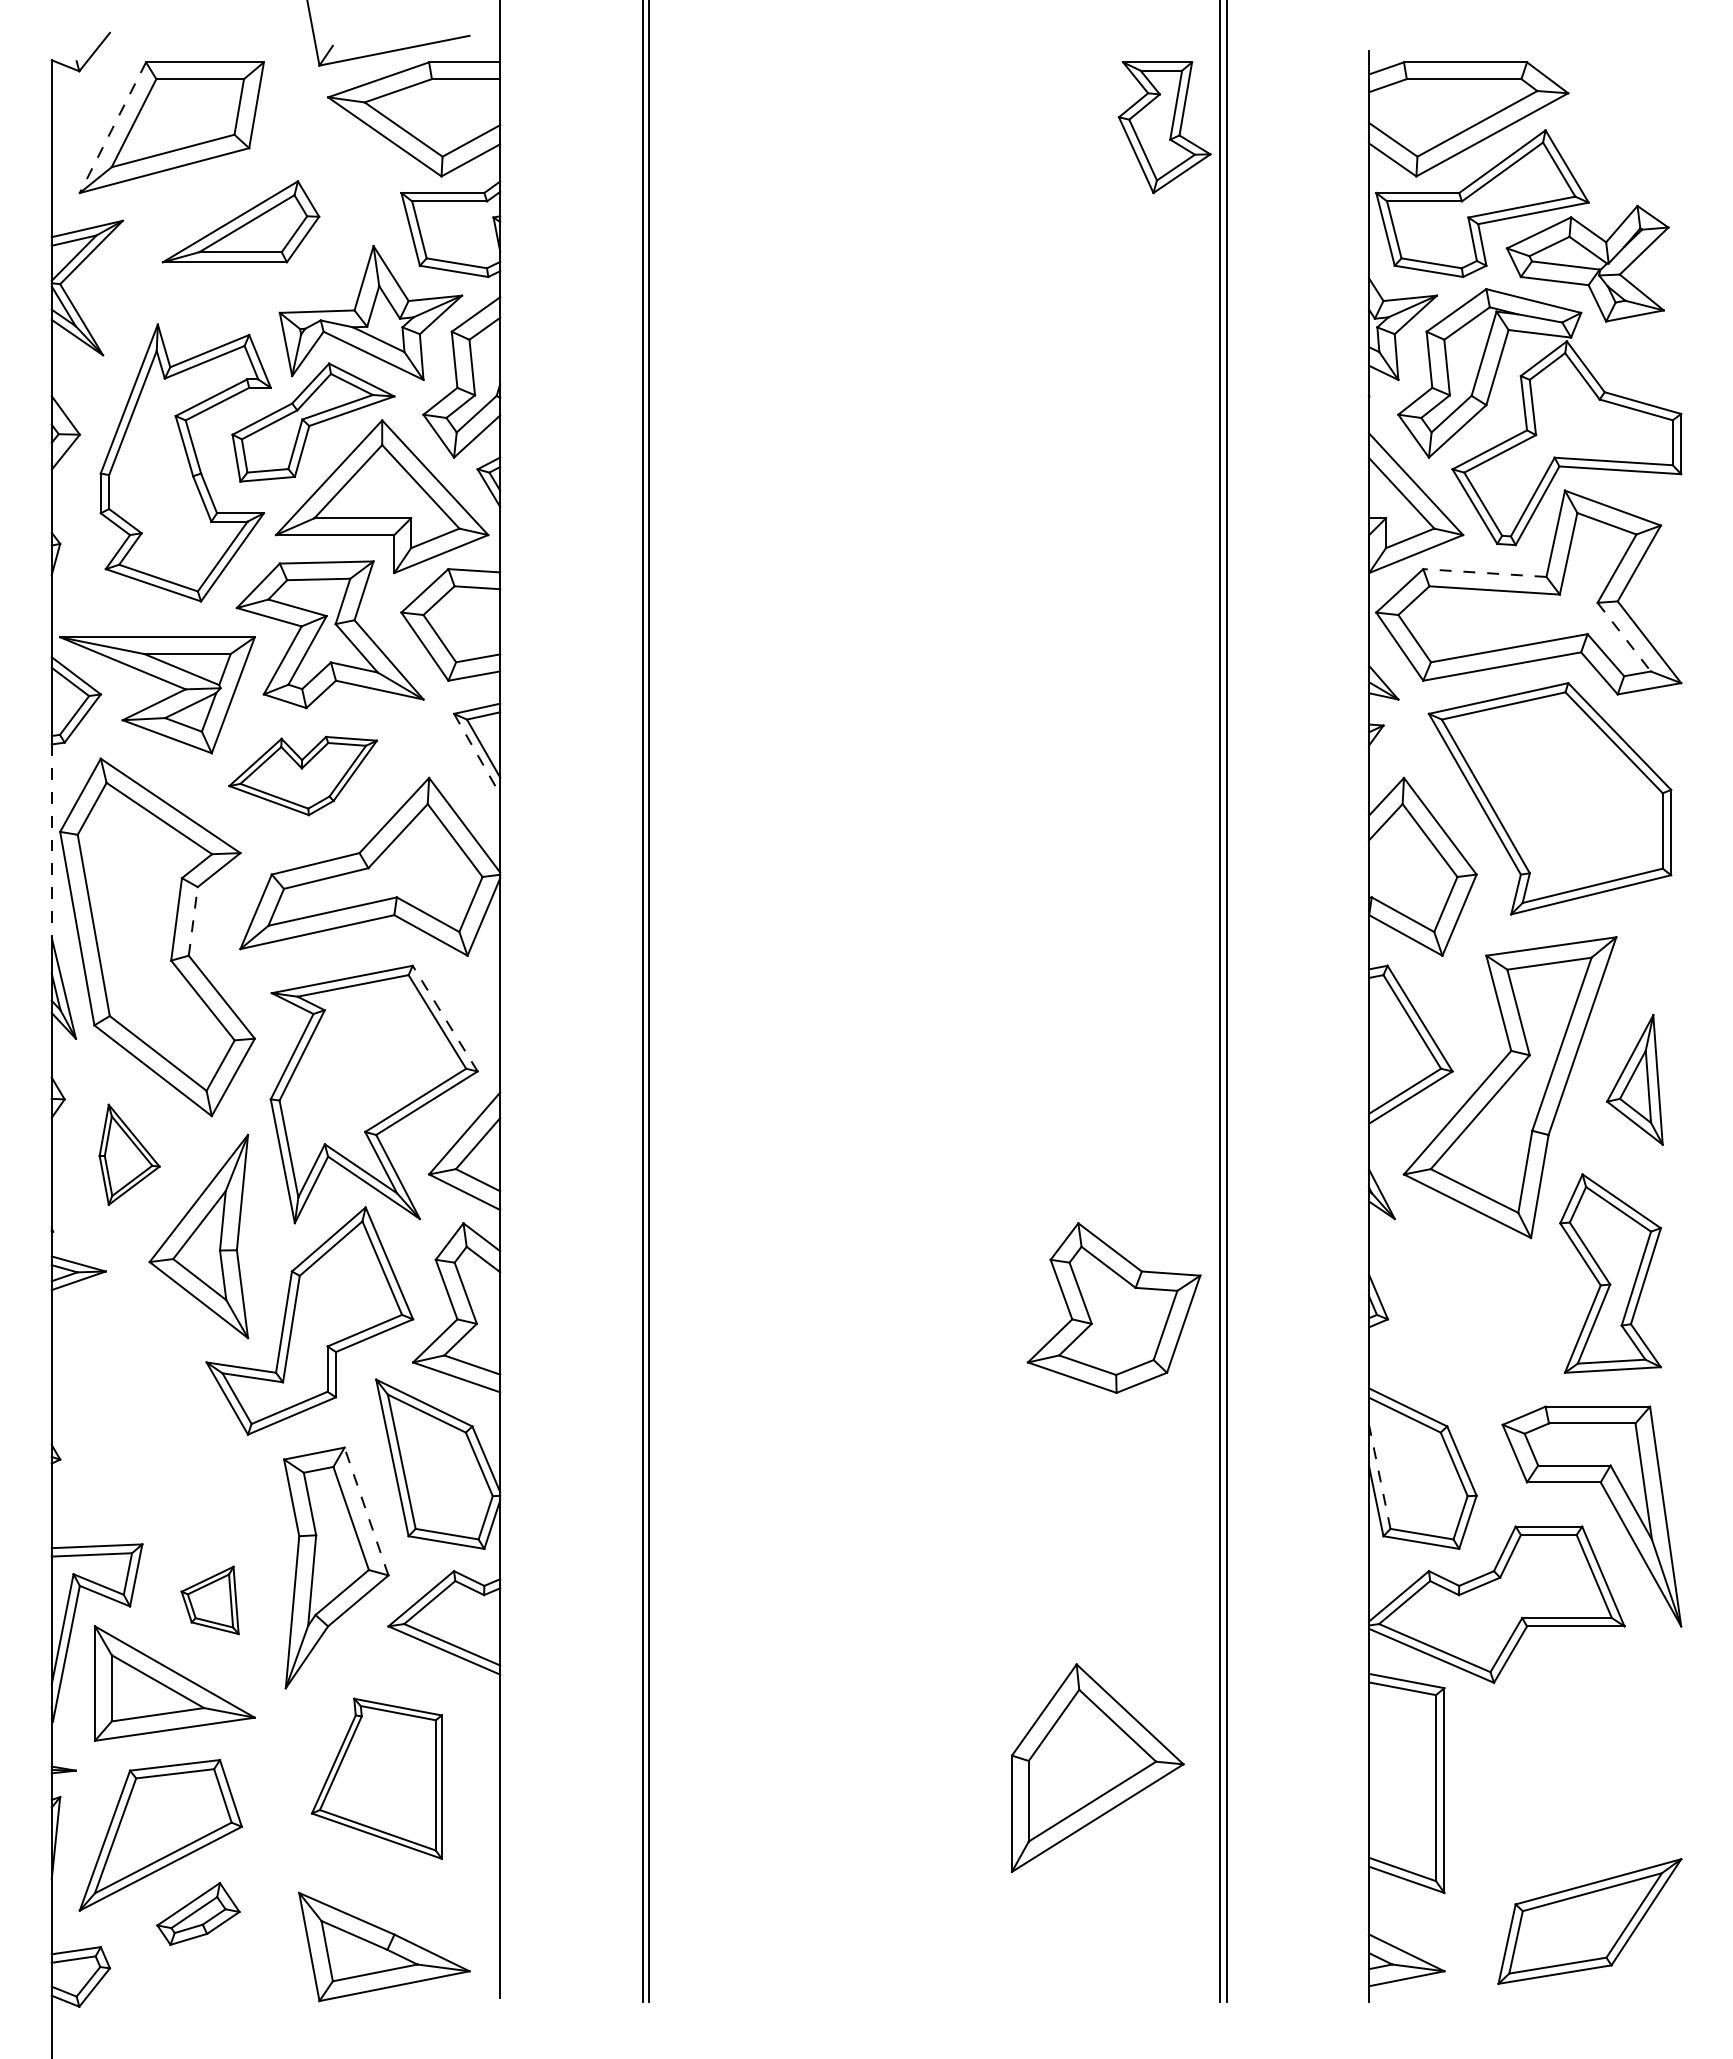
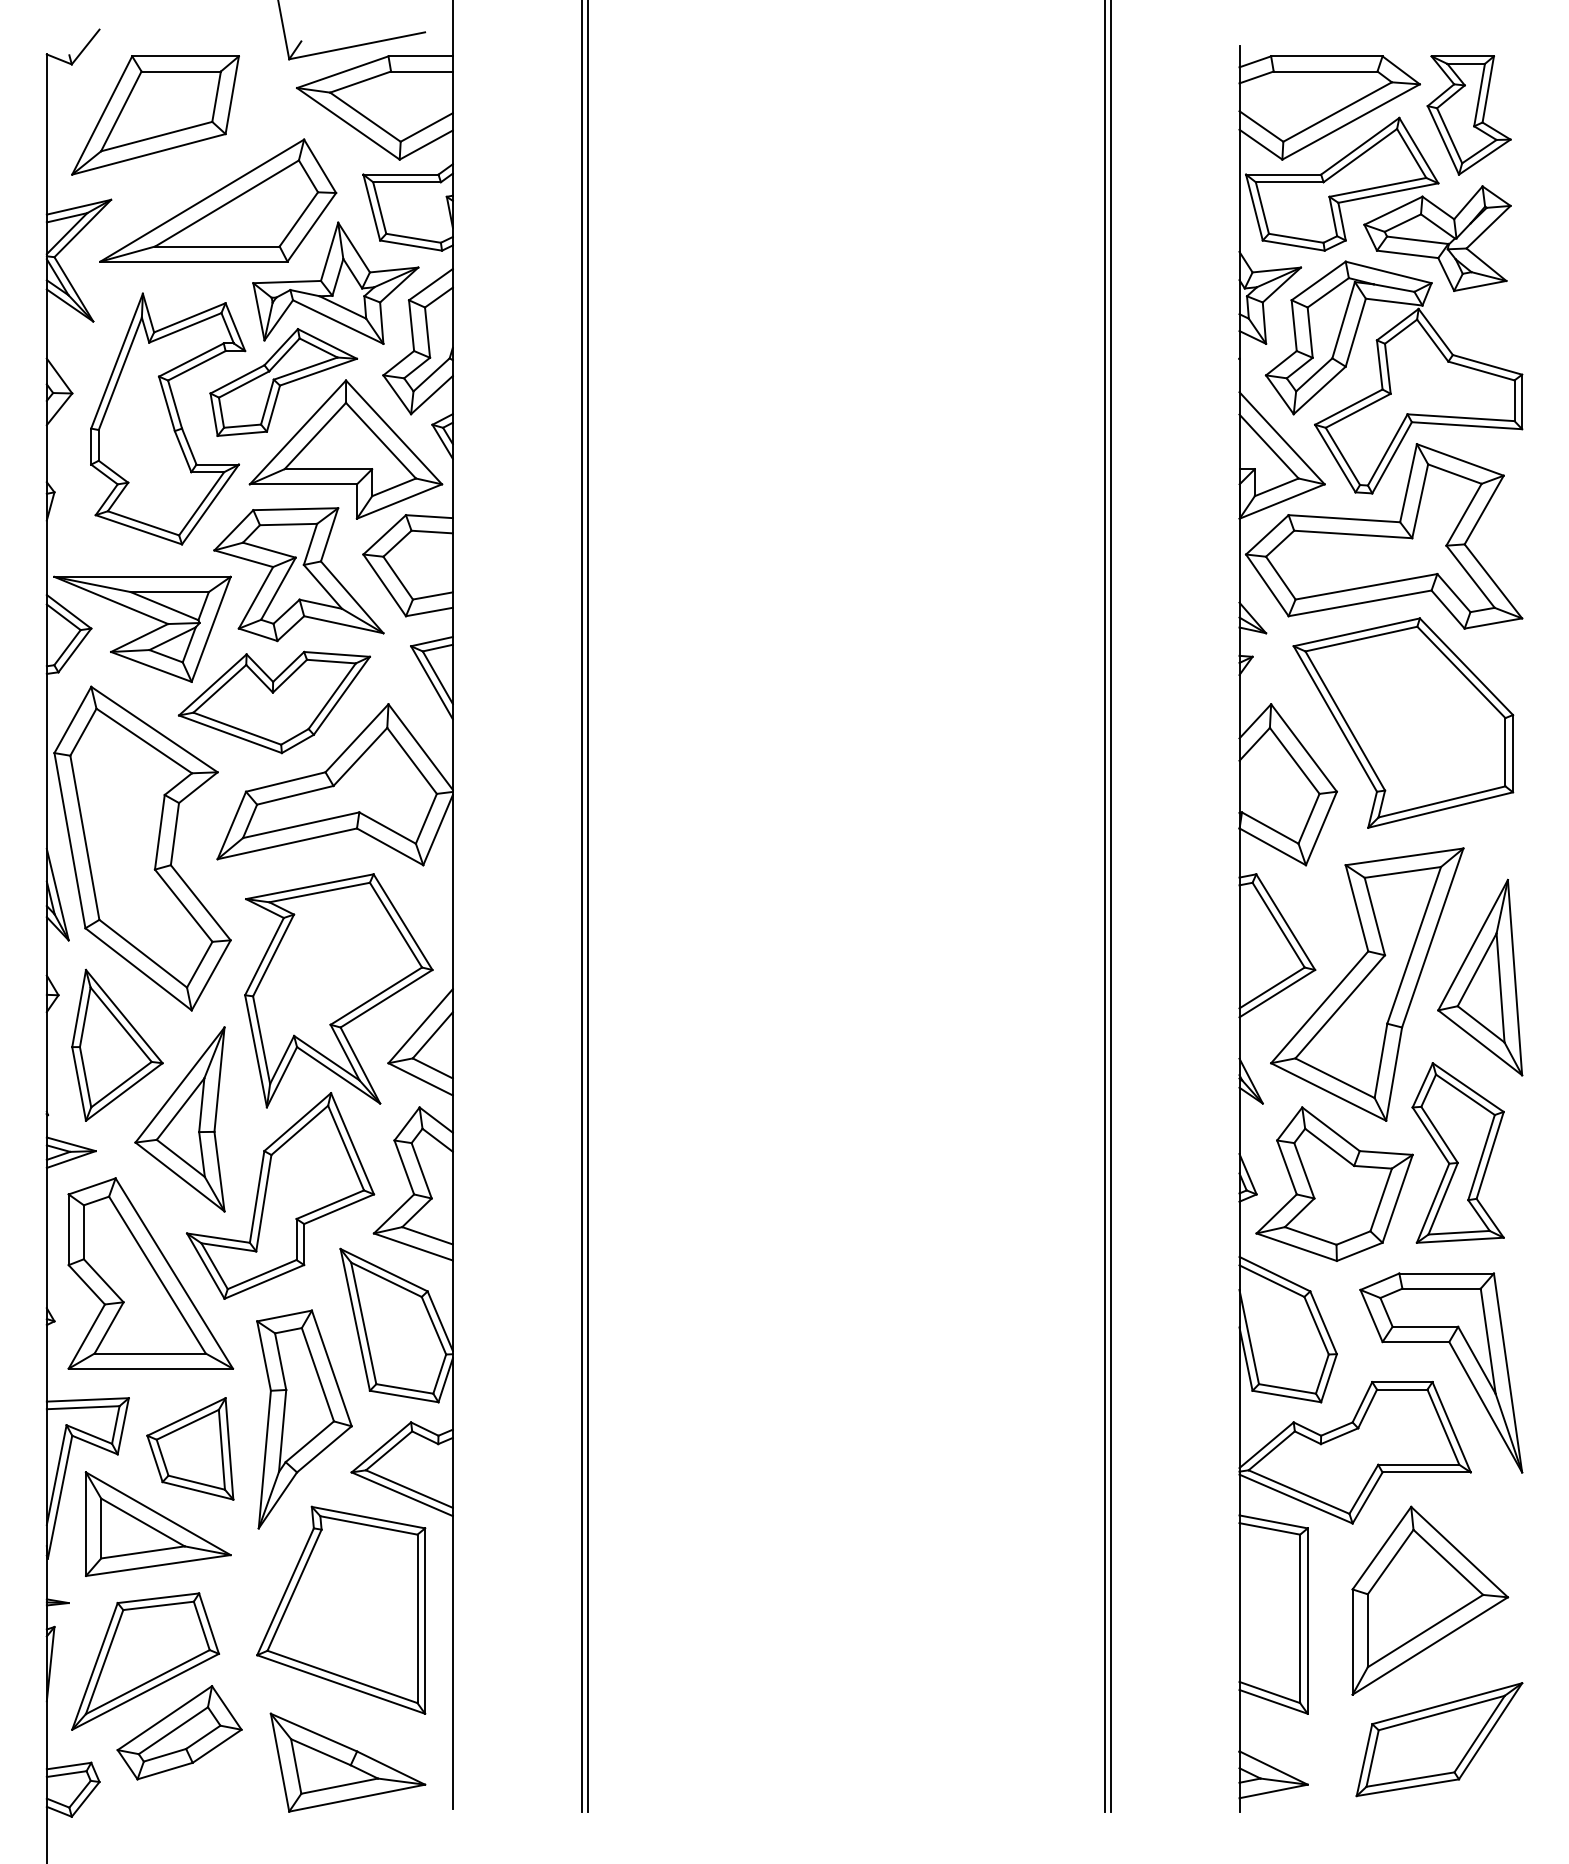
part: (1164, 127) -> (1468, 115), moved
line: (112, 128) -> (101, 116), dashed -> solid
part: (240, 221) -> (217, 200), size x1.67
line: (1484, 573) -> (1344, 519), dashed -> solid
line: (1624, 637) -> (1470, 577), dashed -> solid
line: (477, 754) -> (432, 683), dashed -> solid
part: (302, 775) -> (273, 702), size x1.43
line: (51, 841) -> (46, 761), dashed -> solid
line: (193, 921) -> (175, 834), dashed -> solid
line: (444, 1018) -> (402, 922), dashed -> solid
part: (1634, 1079) -> (1479, 977), size x1.67
part: (129, 1154) -> (117, 1045), size x1.67
part: (1113, 1307) -> (1334, 1183), moved
part: (166, 1406) -> (150, 1273), added
line: (1379, 1476) -> (1248, 1336), dashed -> solid
line: (366, 1511) -> (331, 1368), dashed -> solid
part: (209, 1600) -> (189, 1448), size x1.67
part: (1097, 1767) -> (1430, 1600), moved
part: (376, 1778) -> (340, 1610), size x1.43
part: (198, 1913) -> (179, 1732), size x1.67

